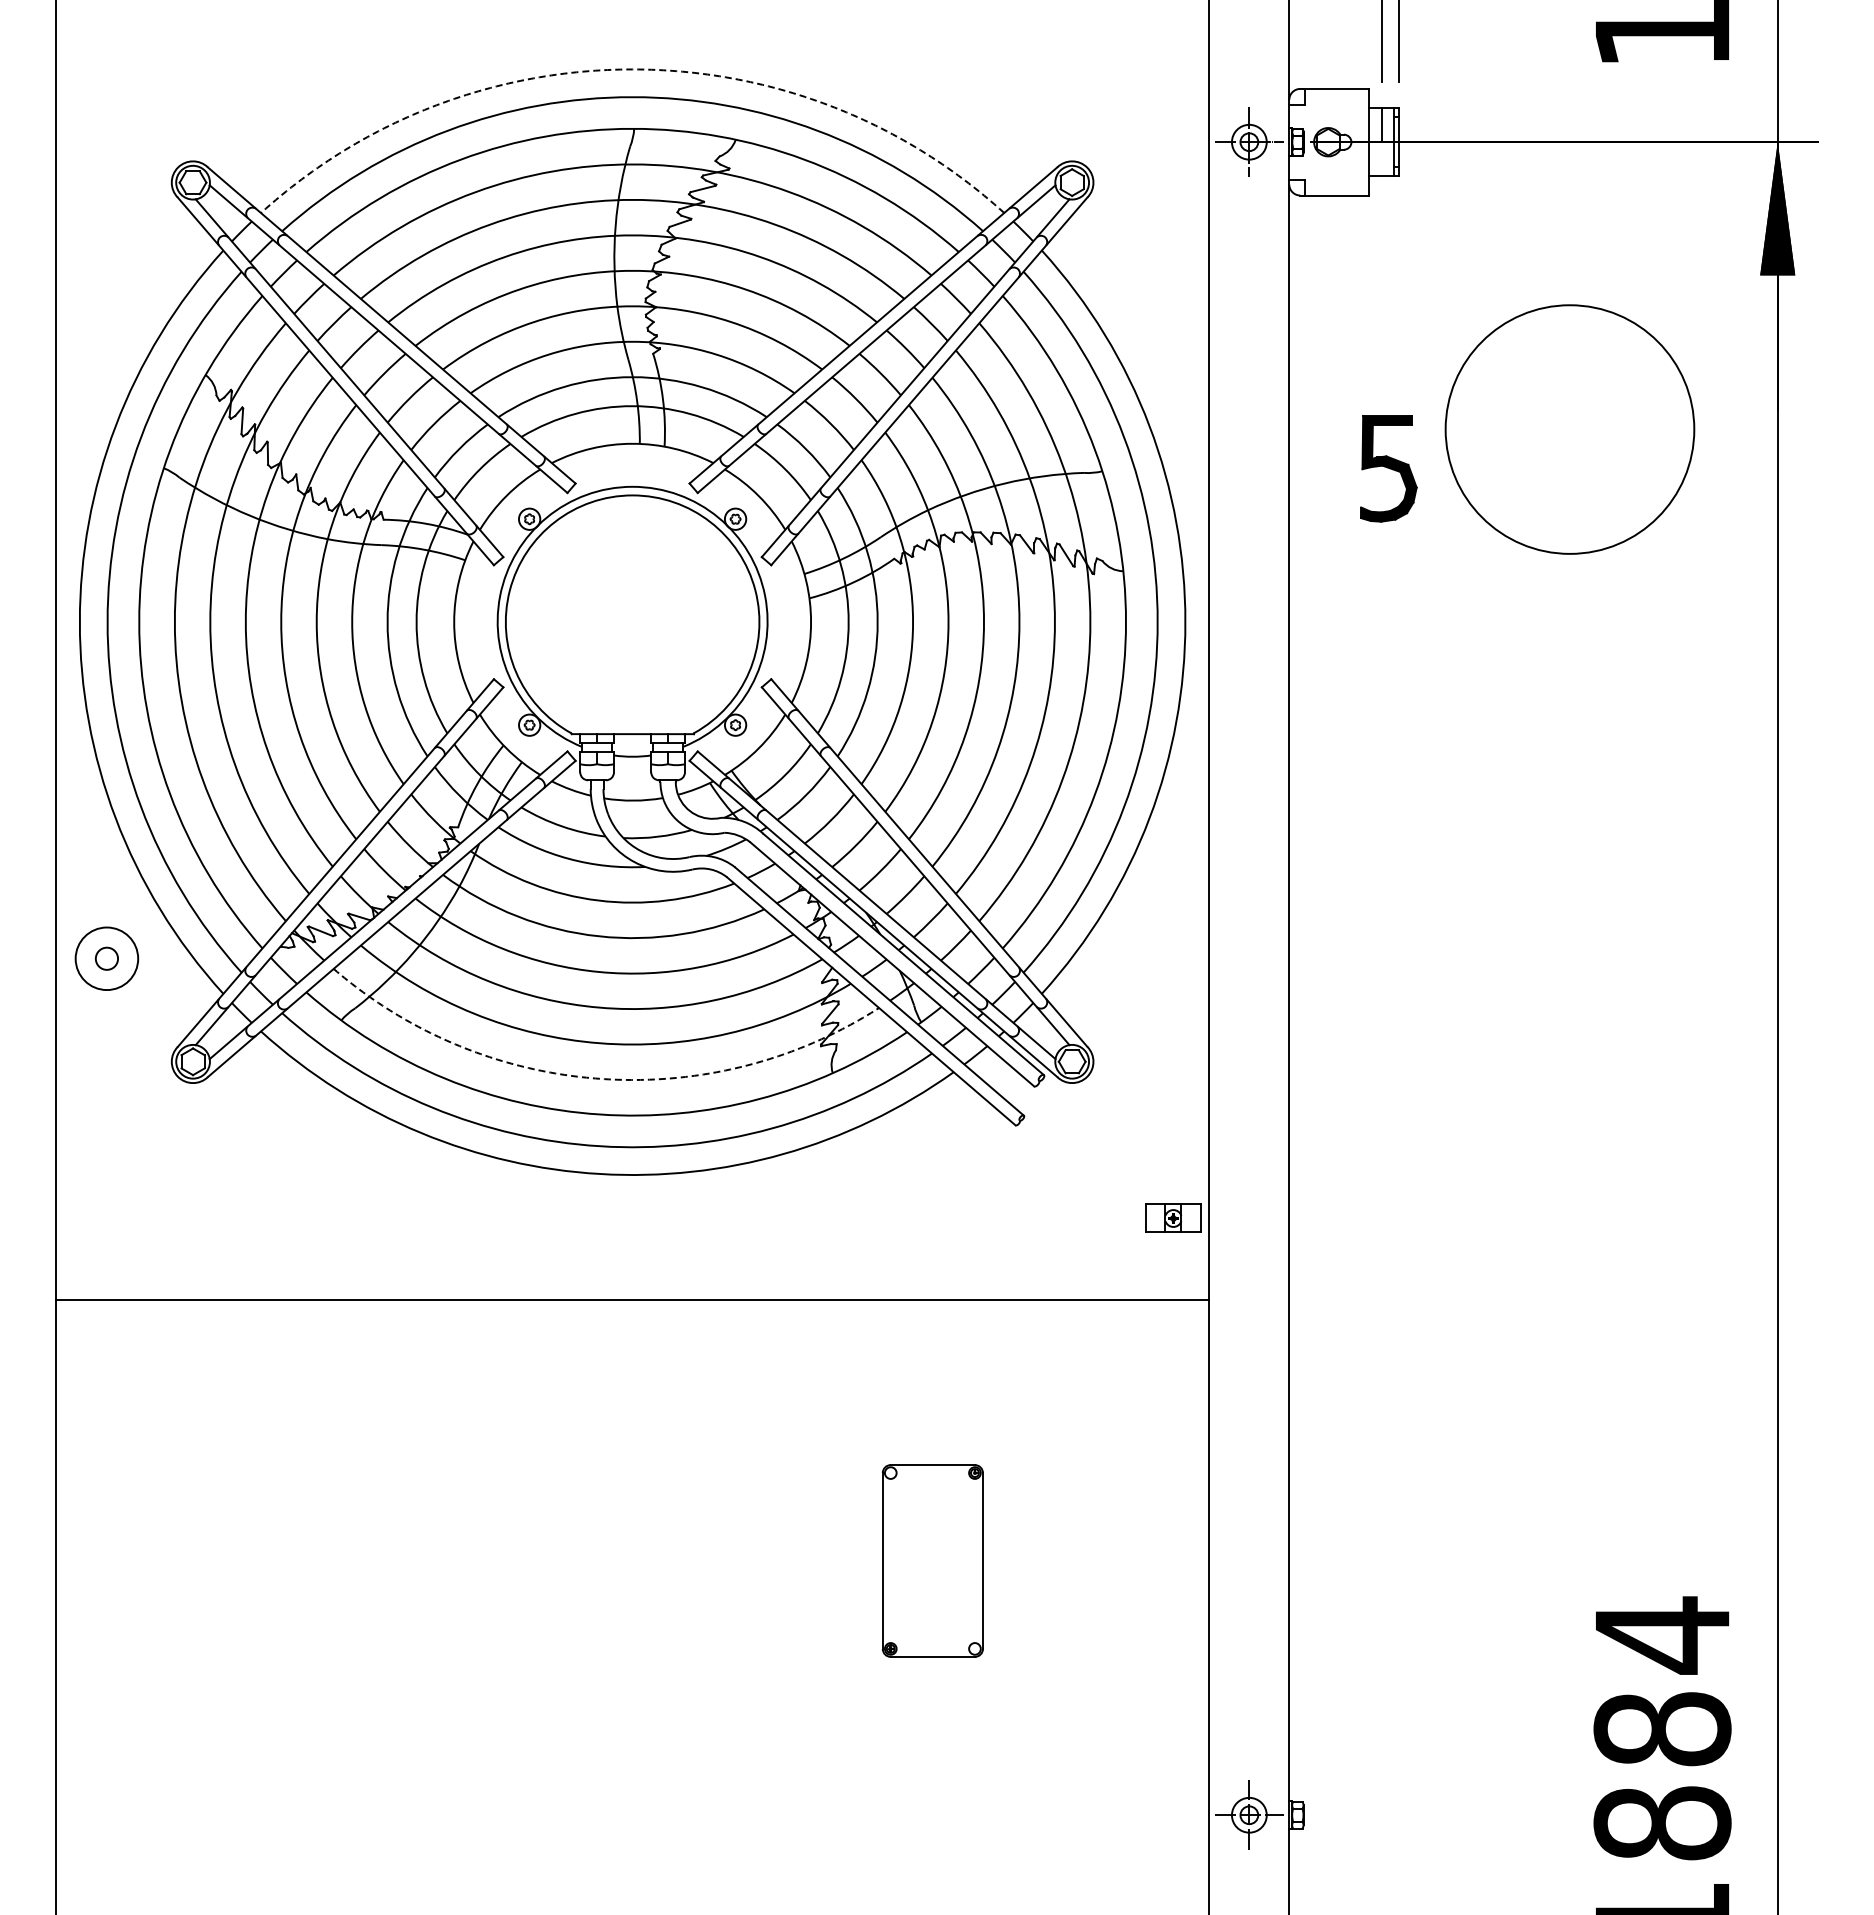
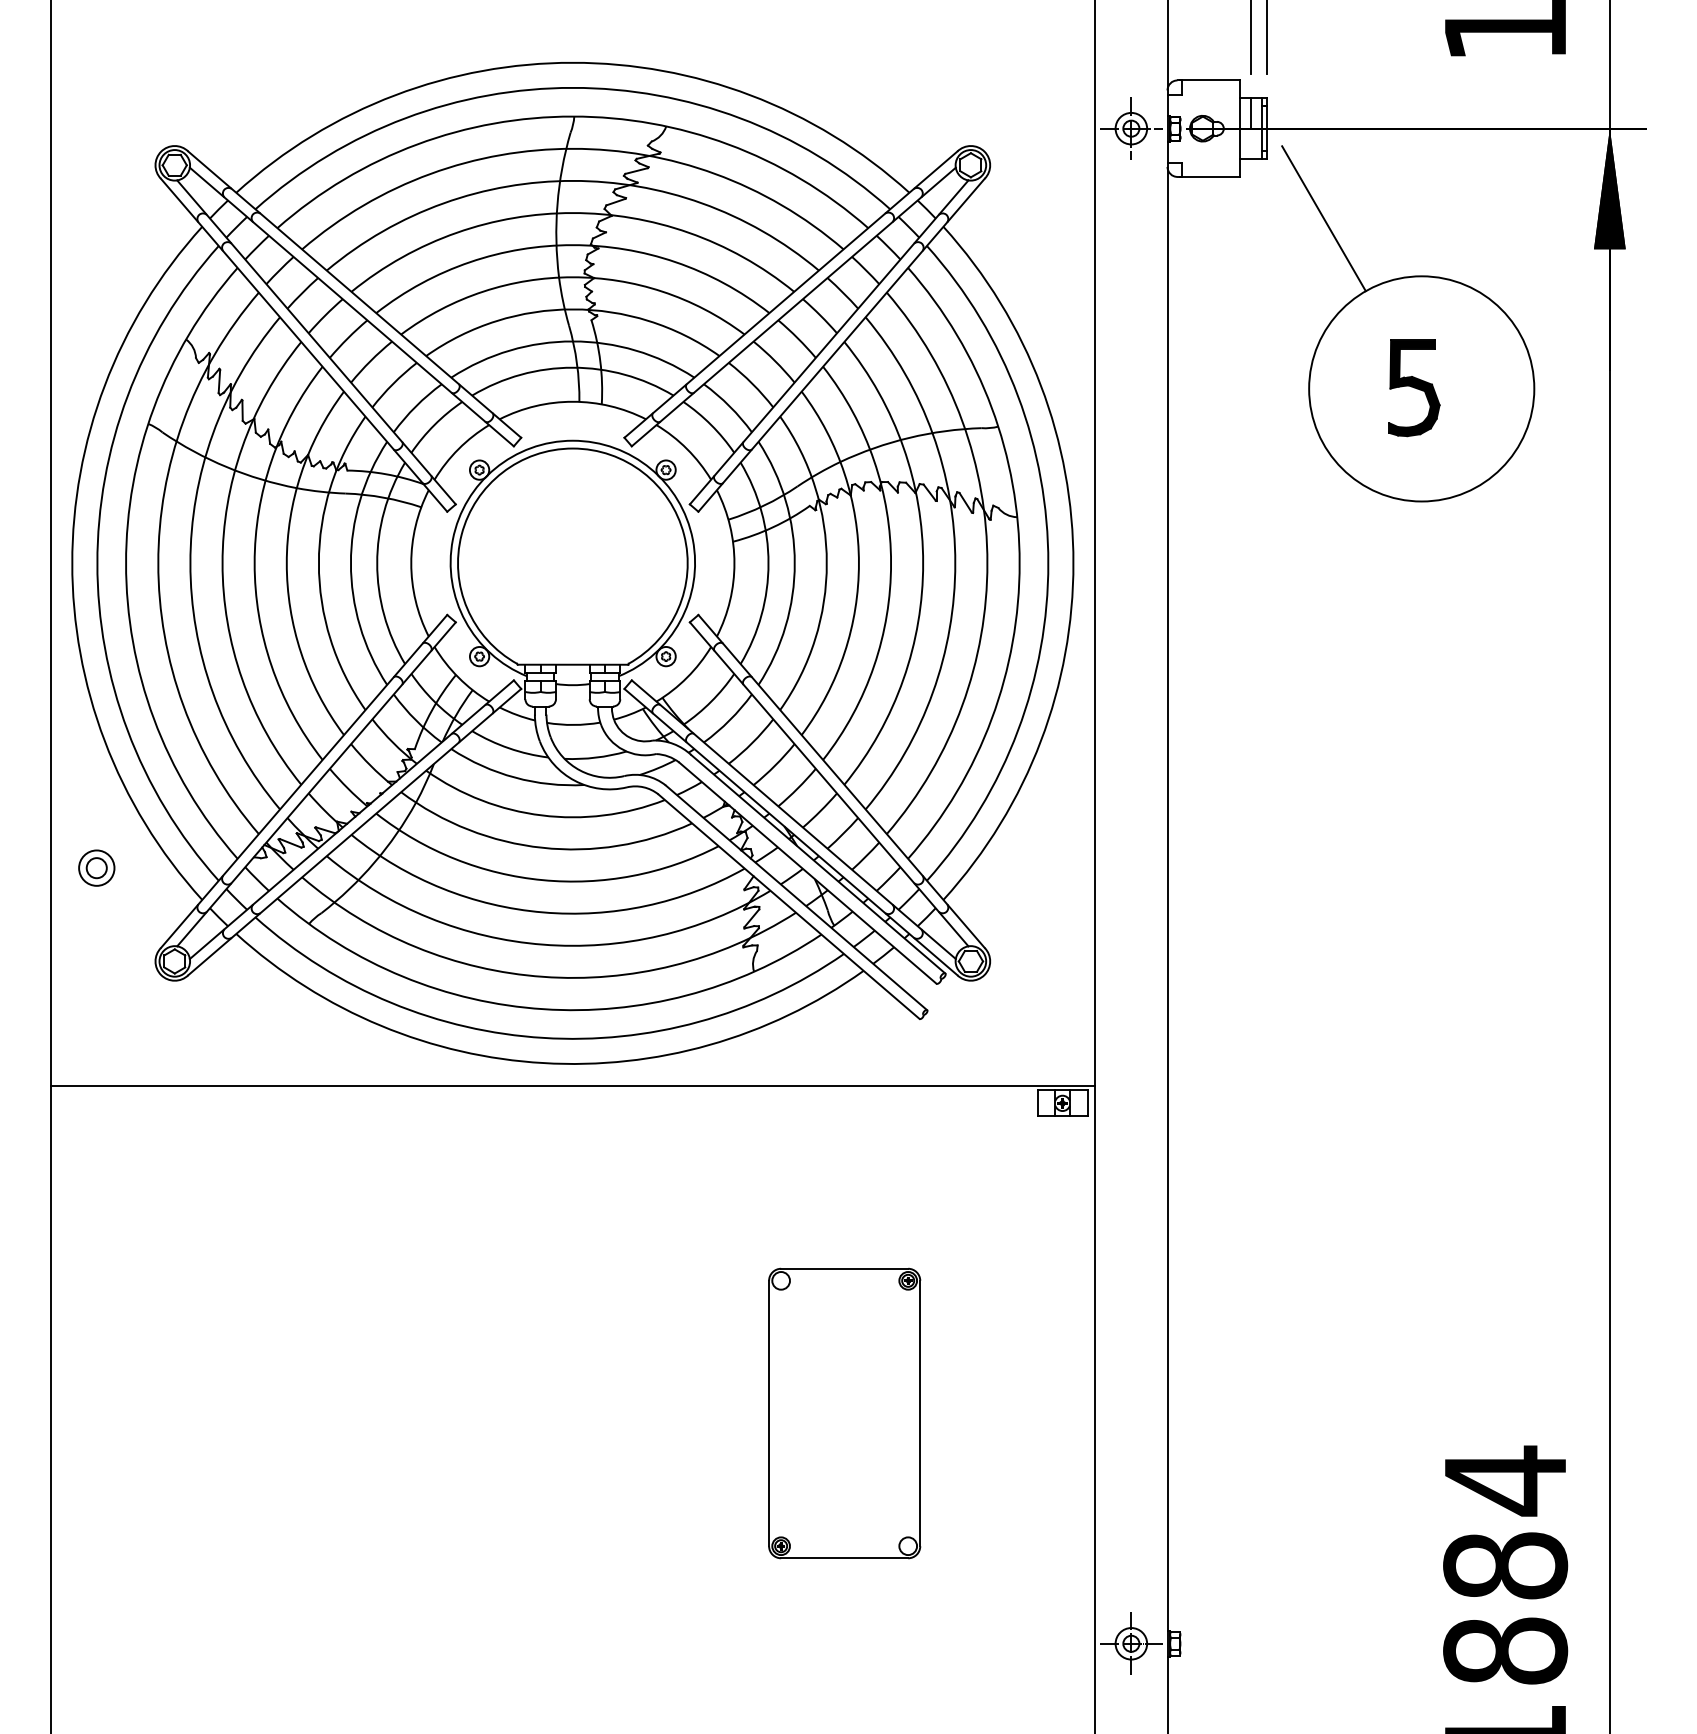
arc: (632, 69) -> (572, 62), dashed -> solid
line: (1461, 241) -> (1323, 218), added
part: (1388, 468) -> (1414, 387), moved
circle: (106, 958) -> (96, 867), size x0.62
arc: (599, 1078) -> (542, 976), dashed -> solid
line: (632, 1299) -> (572, 1086), moved
part: (932, 1560) -> (844, 1413), size x1.67

